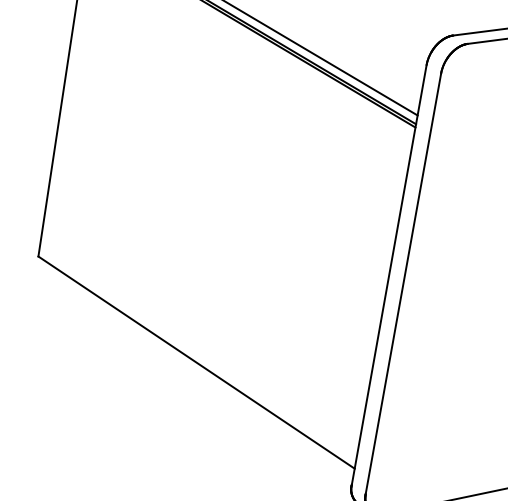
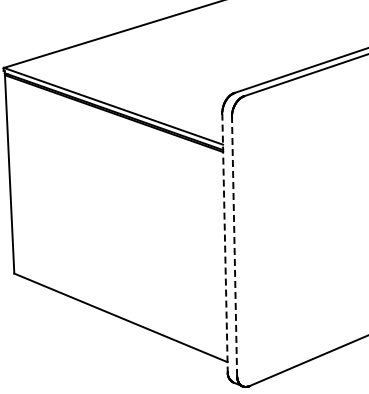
line: (389, 276) -> (225, 243), solid -> dashed
line: (403, 283) -> (234, 246), solid -> dashed

